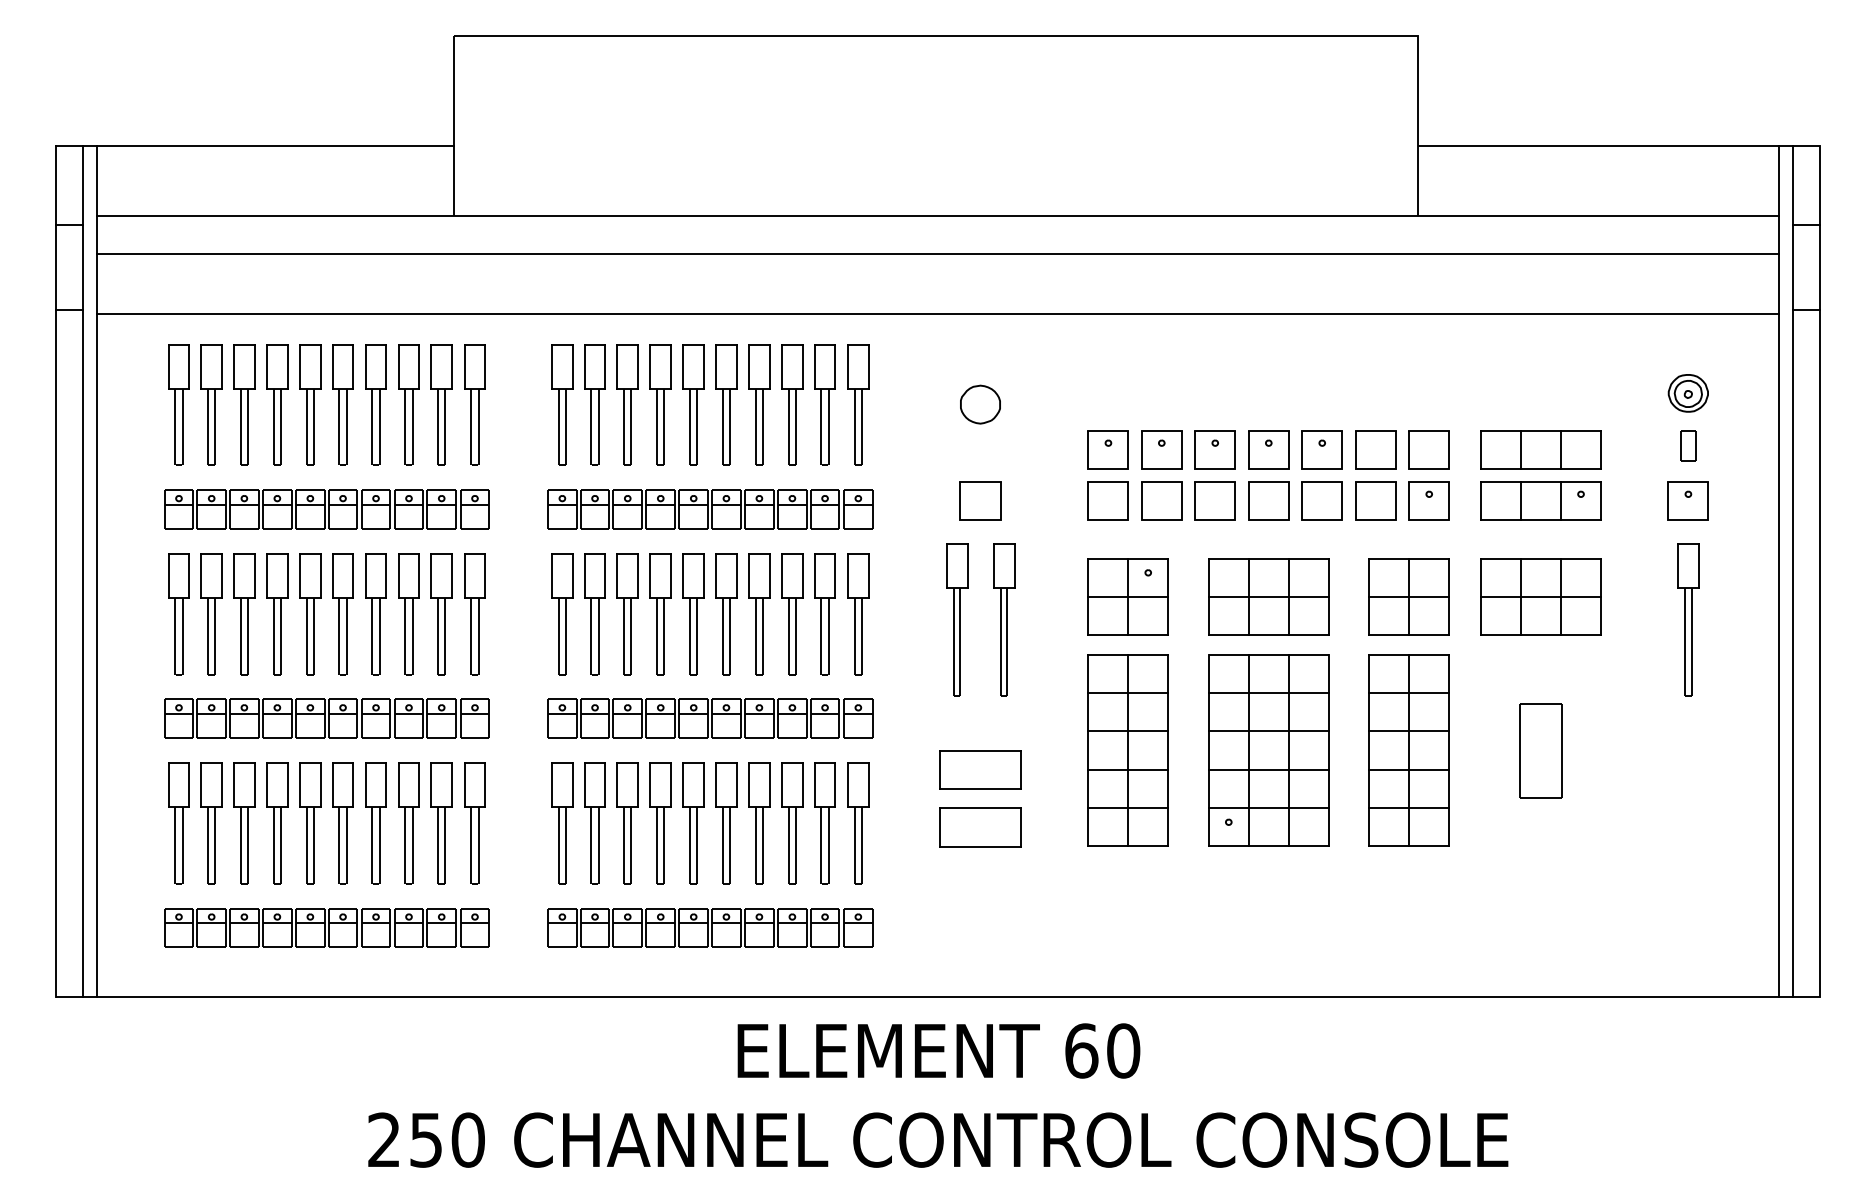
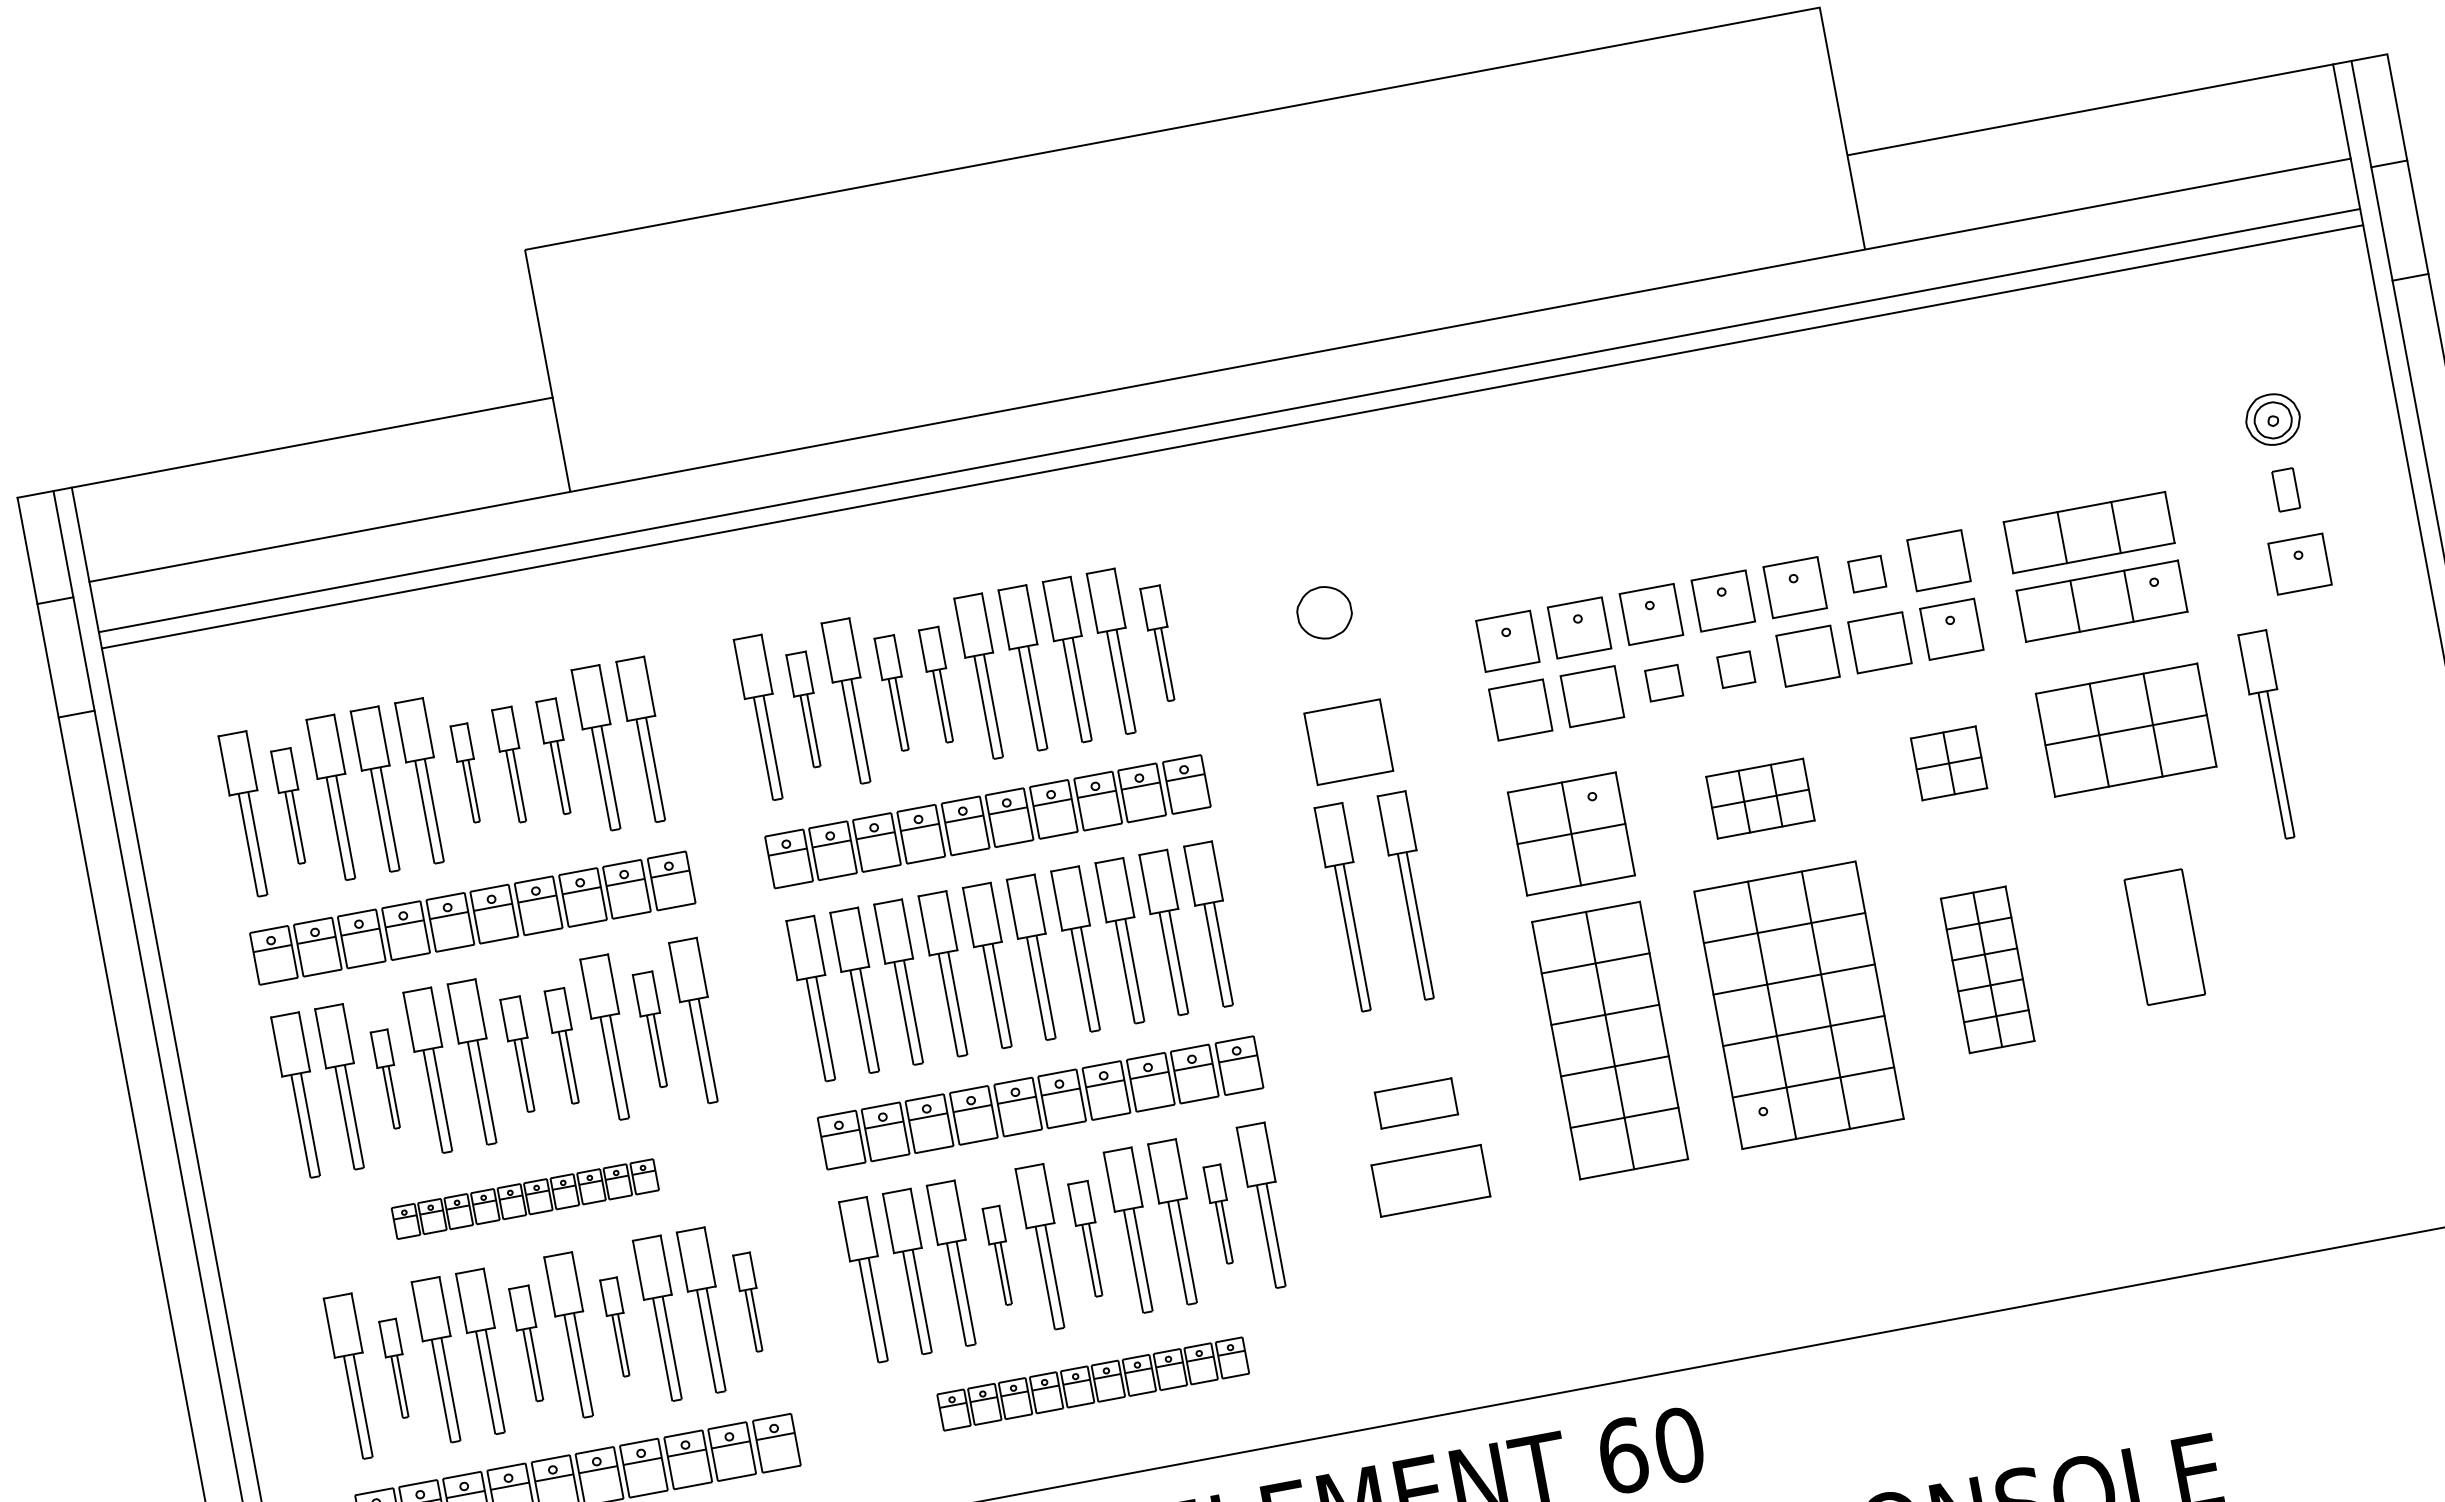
line: (937, 313) -> (1231, 436), moved
part: (211, 404) -> (291, 806), size x0.7
part: (342, 404) -> (467, 773), size x0.6
part: (375, 404) -> (511, 764), size x0.7
part: (408, 404) -> (555, 756), size x0.7
part: (594, 404) -> (805, 709), size x0.7
part: (660, 404) -> (894, 693), size x0.7
part: (693, 404) -> (938, 684), size x0.7
part: (858, 404) -> (1160, 643), size x0.7
part: (1375, 449) -> (1866, 573), size x0.6
part: (980, 500) -> (1348, 741), size x1.4
part: (1214, 500) -> (1663, 682), size x0.6
part: (1268, 500) -> (1735, 669), size x0.6
part: (1268, 596) -> (1759, 798), size x0.6
part: (1408, 596) -> (1948, 762), size x0.6
part: (244, 614) -> (388, 1079), size x0.6
part: (342, 614) -> (519, 1055), size x0.7
part: (375, 614) -> (564, 1046), size x0.7
part: (441, 614) -> (653, 1030), size x0.7
part: (1688, 619) -> (2270, 734), moved
part: (326, 718) -> (524, 1199), size x0.6
part: (1408, 750) -> (1986, 969), size x0.6
part: (980, 769) -> (1416, 1103), size x0.7
part: (211, 823) -> (396, 1369), size x0.6
part: (310, 823) -> (529, 1344), size x0.7
part: (375, 823) -> (616, 1327), size x0.6
part: (474, 823) -> (749, 1302), size x0.6
part: (660, 823) -> (999, 1256), size x0.6
part: (726, 823) -> (1088, 1239), size x0.7
part: (824, 823) -> (1220, 1214), size x0.6
part: (710, 927) -> (1093, 1383), size x0.7

